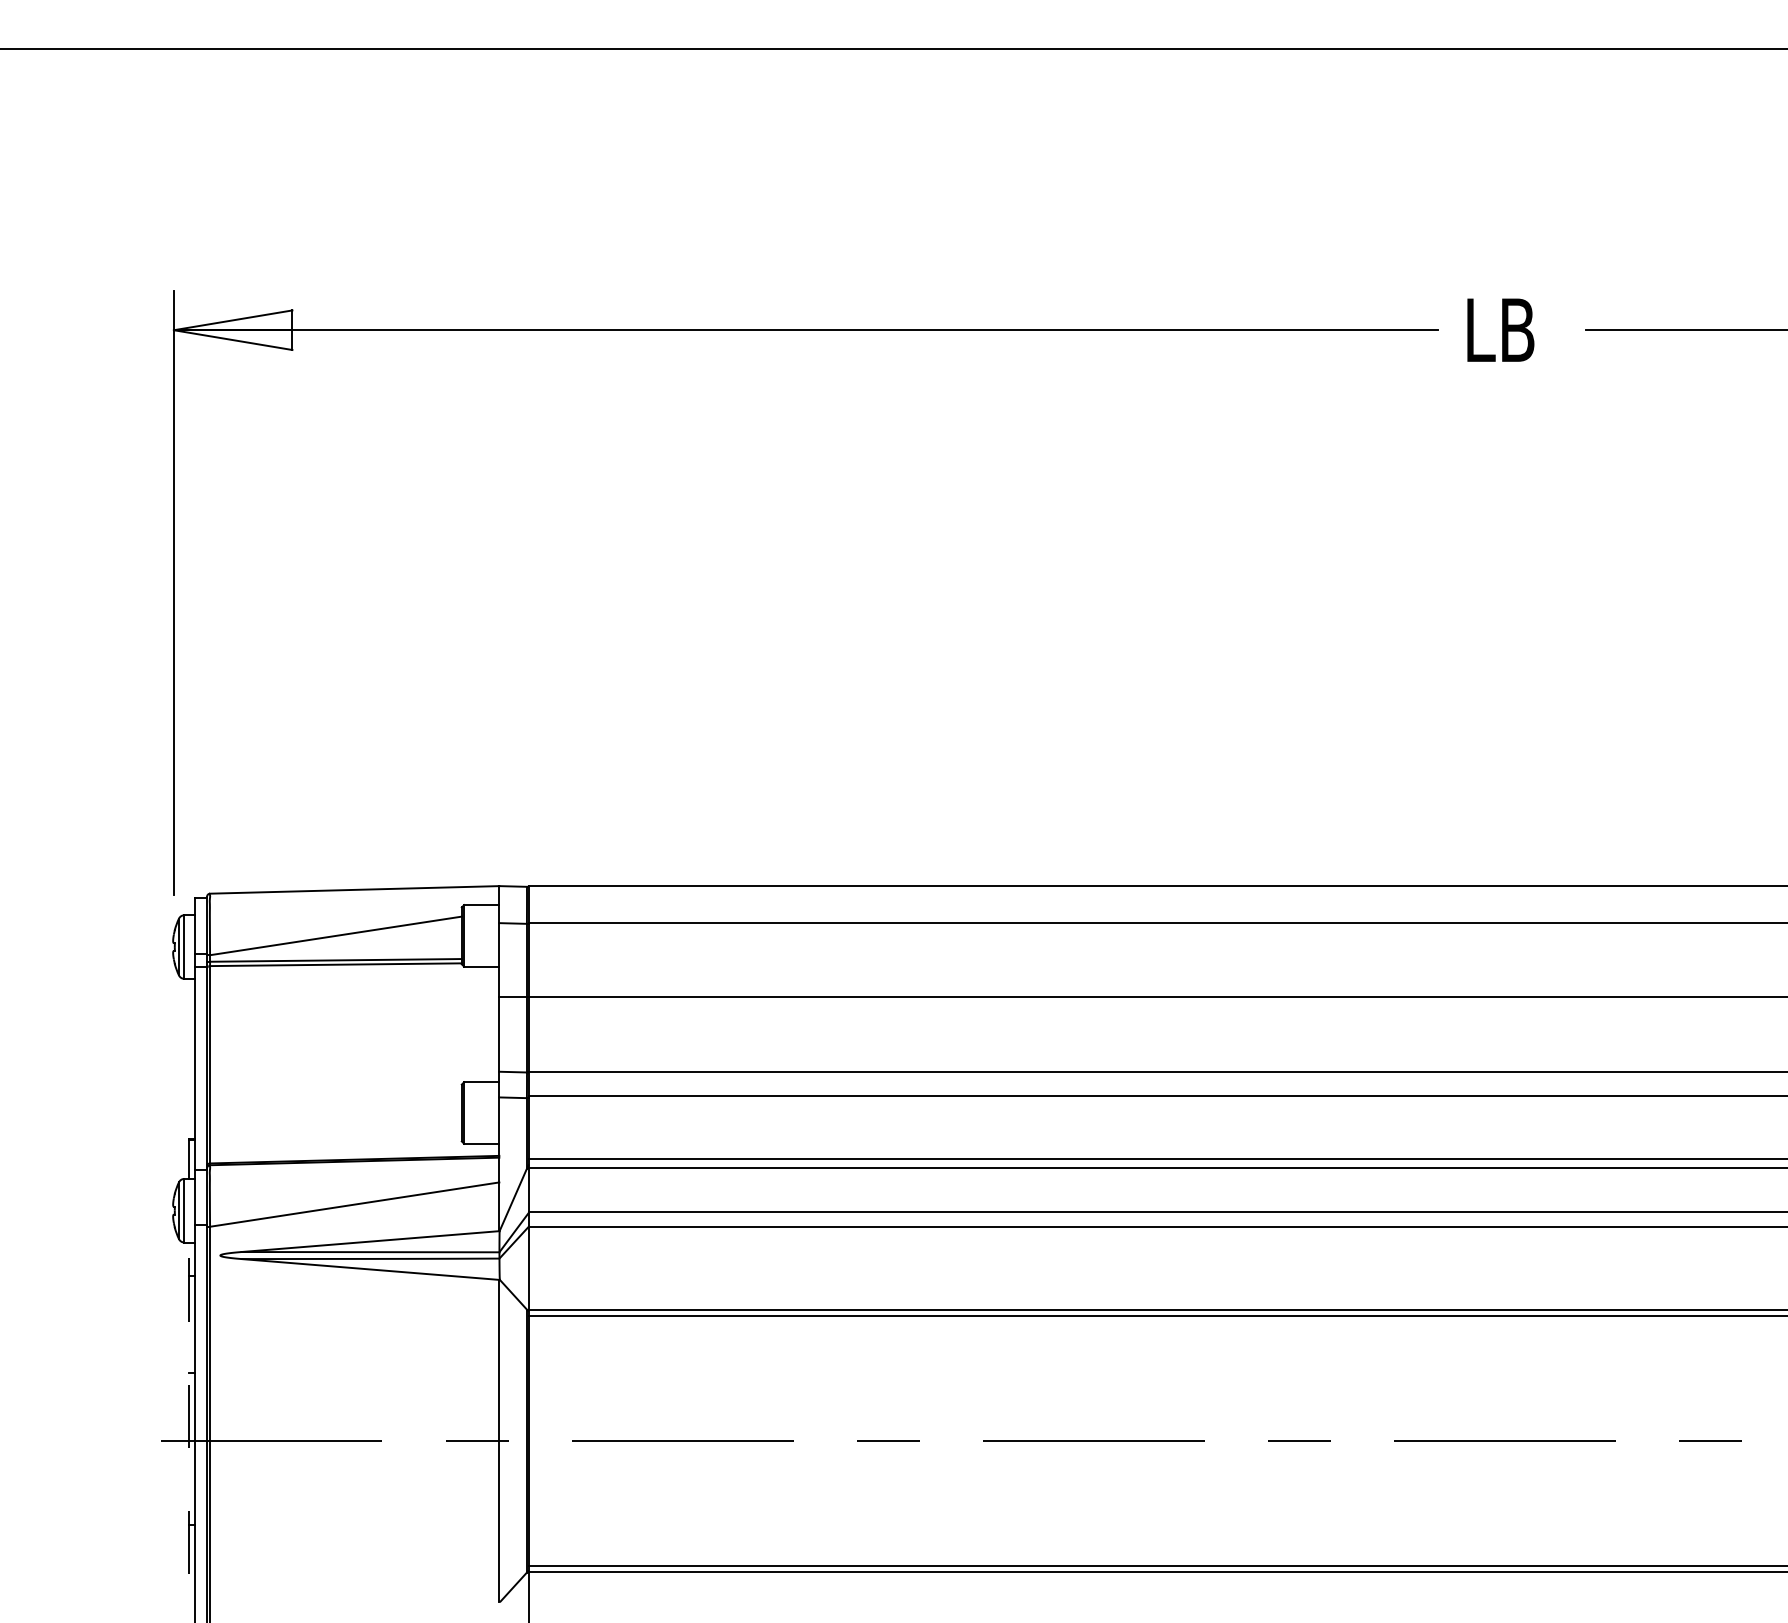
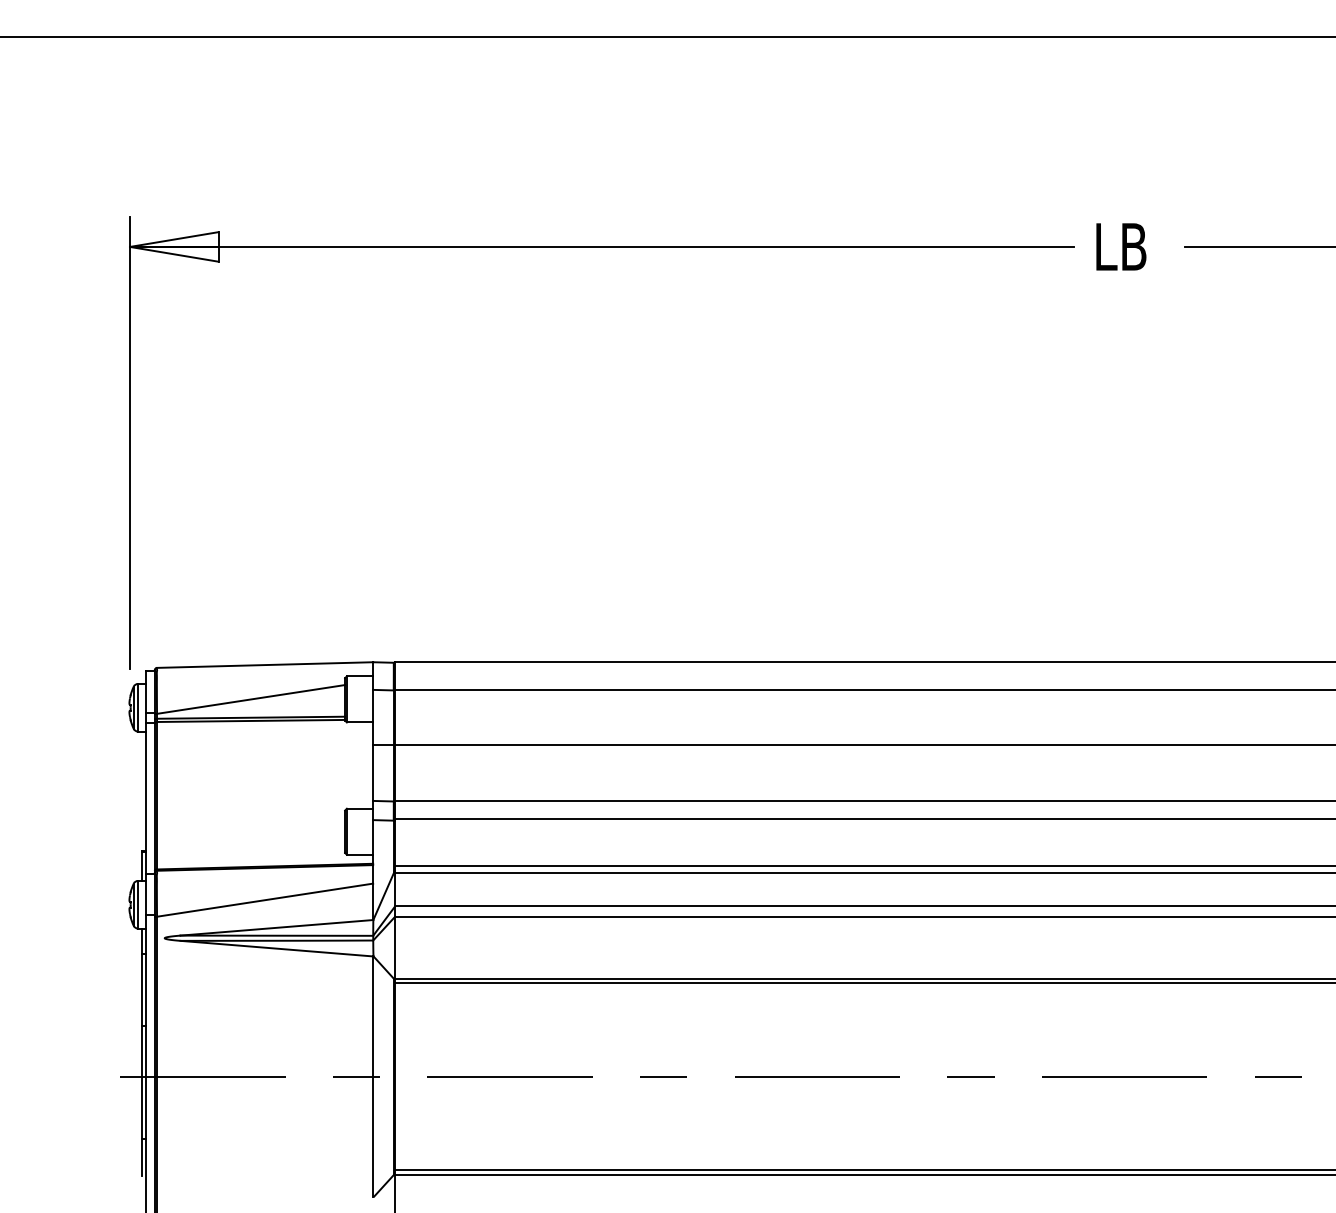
line: (189, 1408) -> (141, 1052), dashed -> solid

